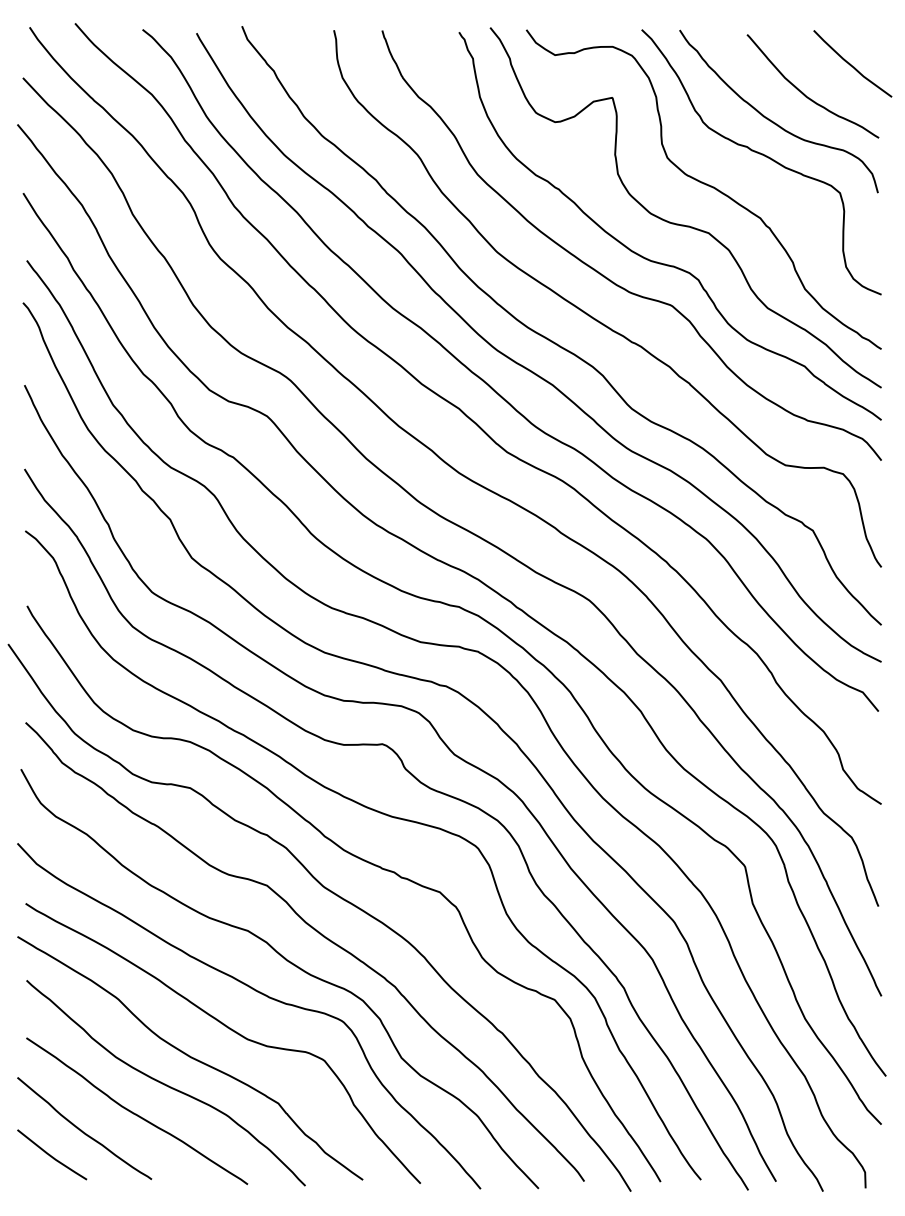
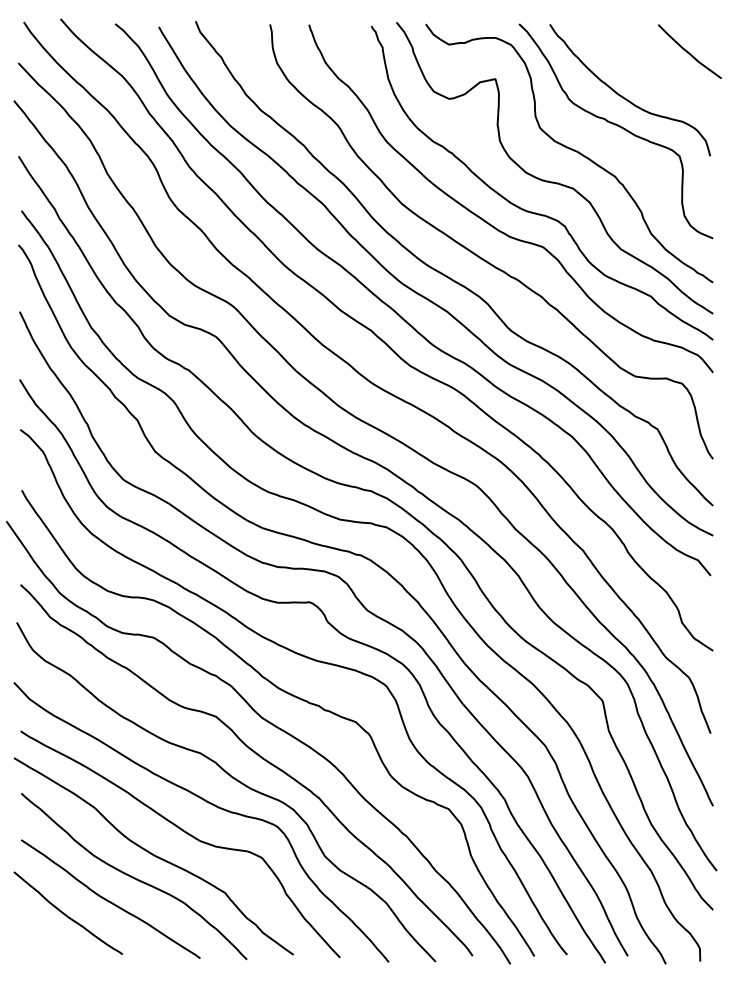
curve: (807, 95) -> (653, 77), removed
line: (51, 1154) -> (41, 934), removed

